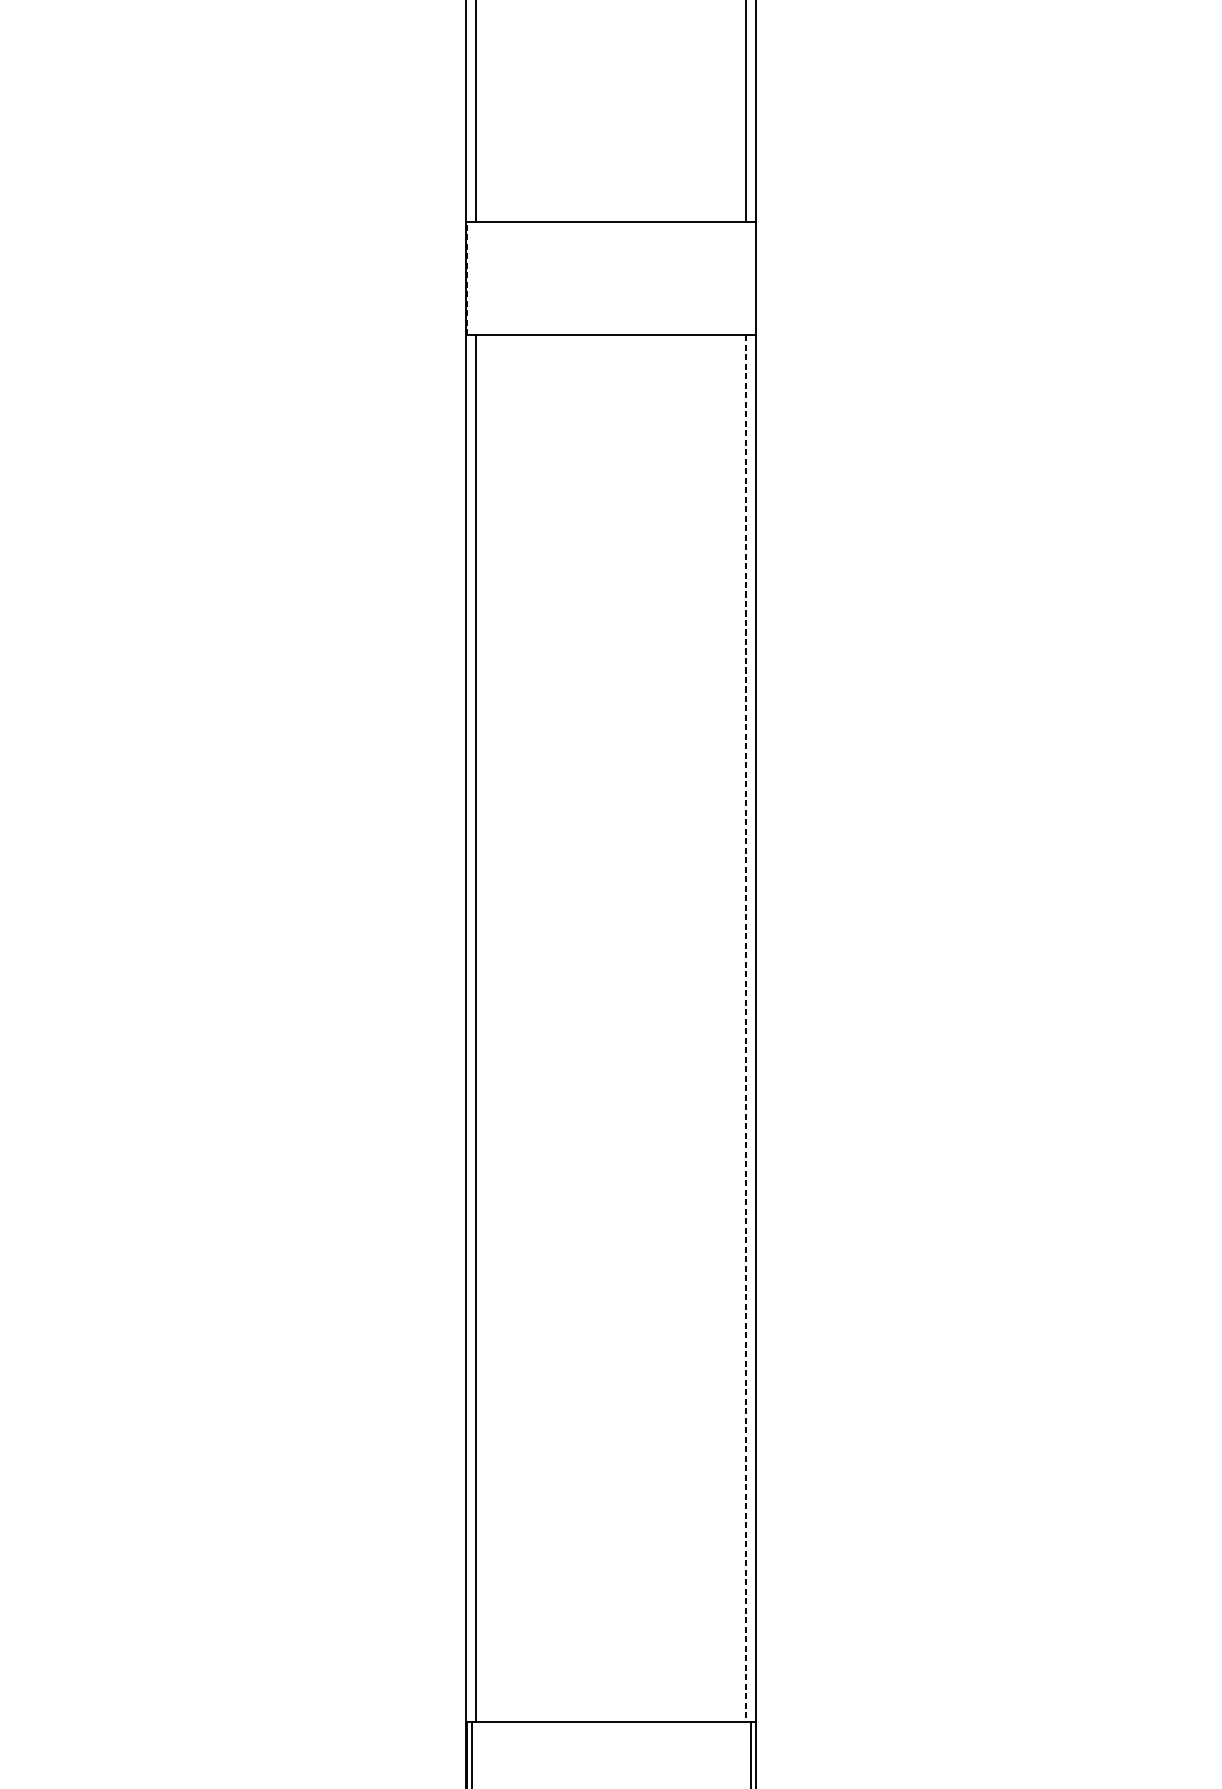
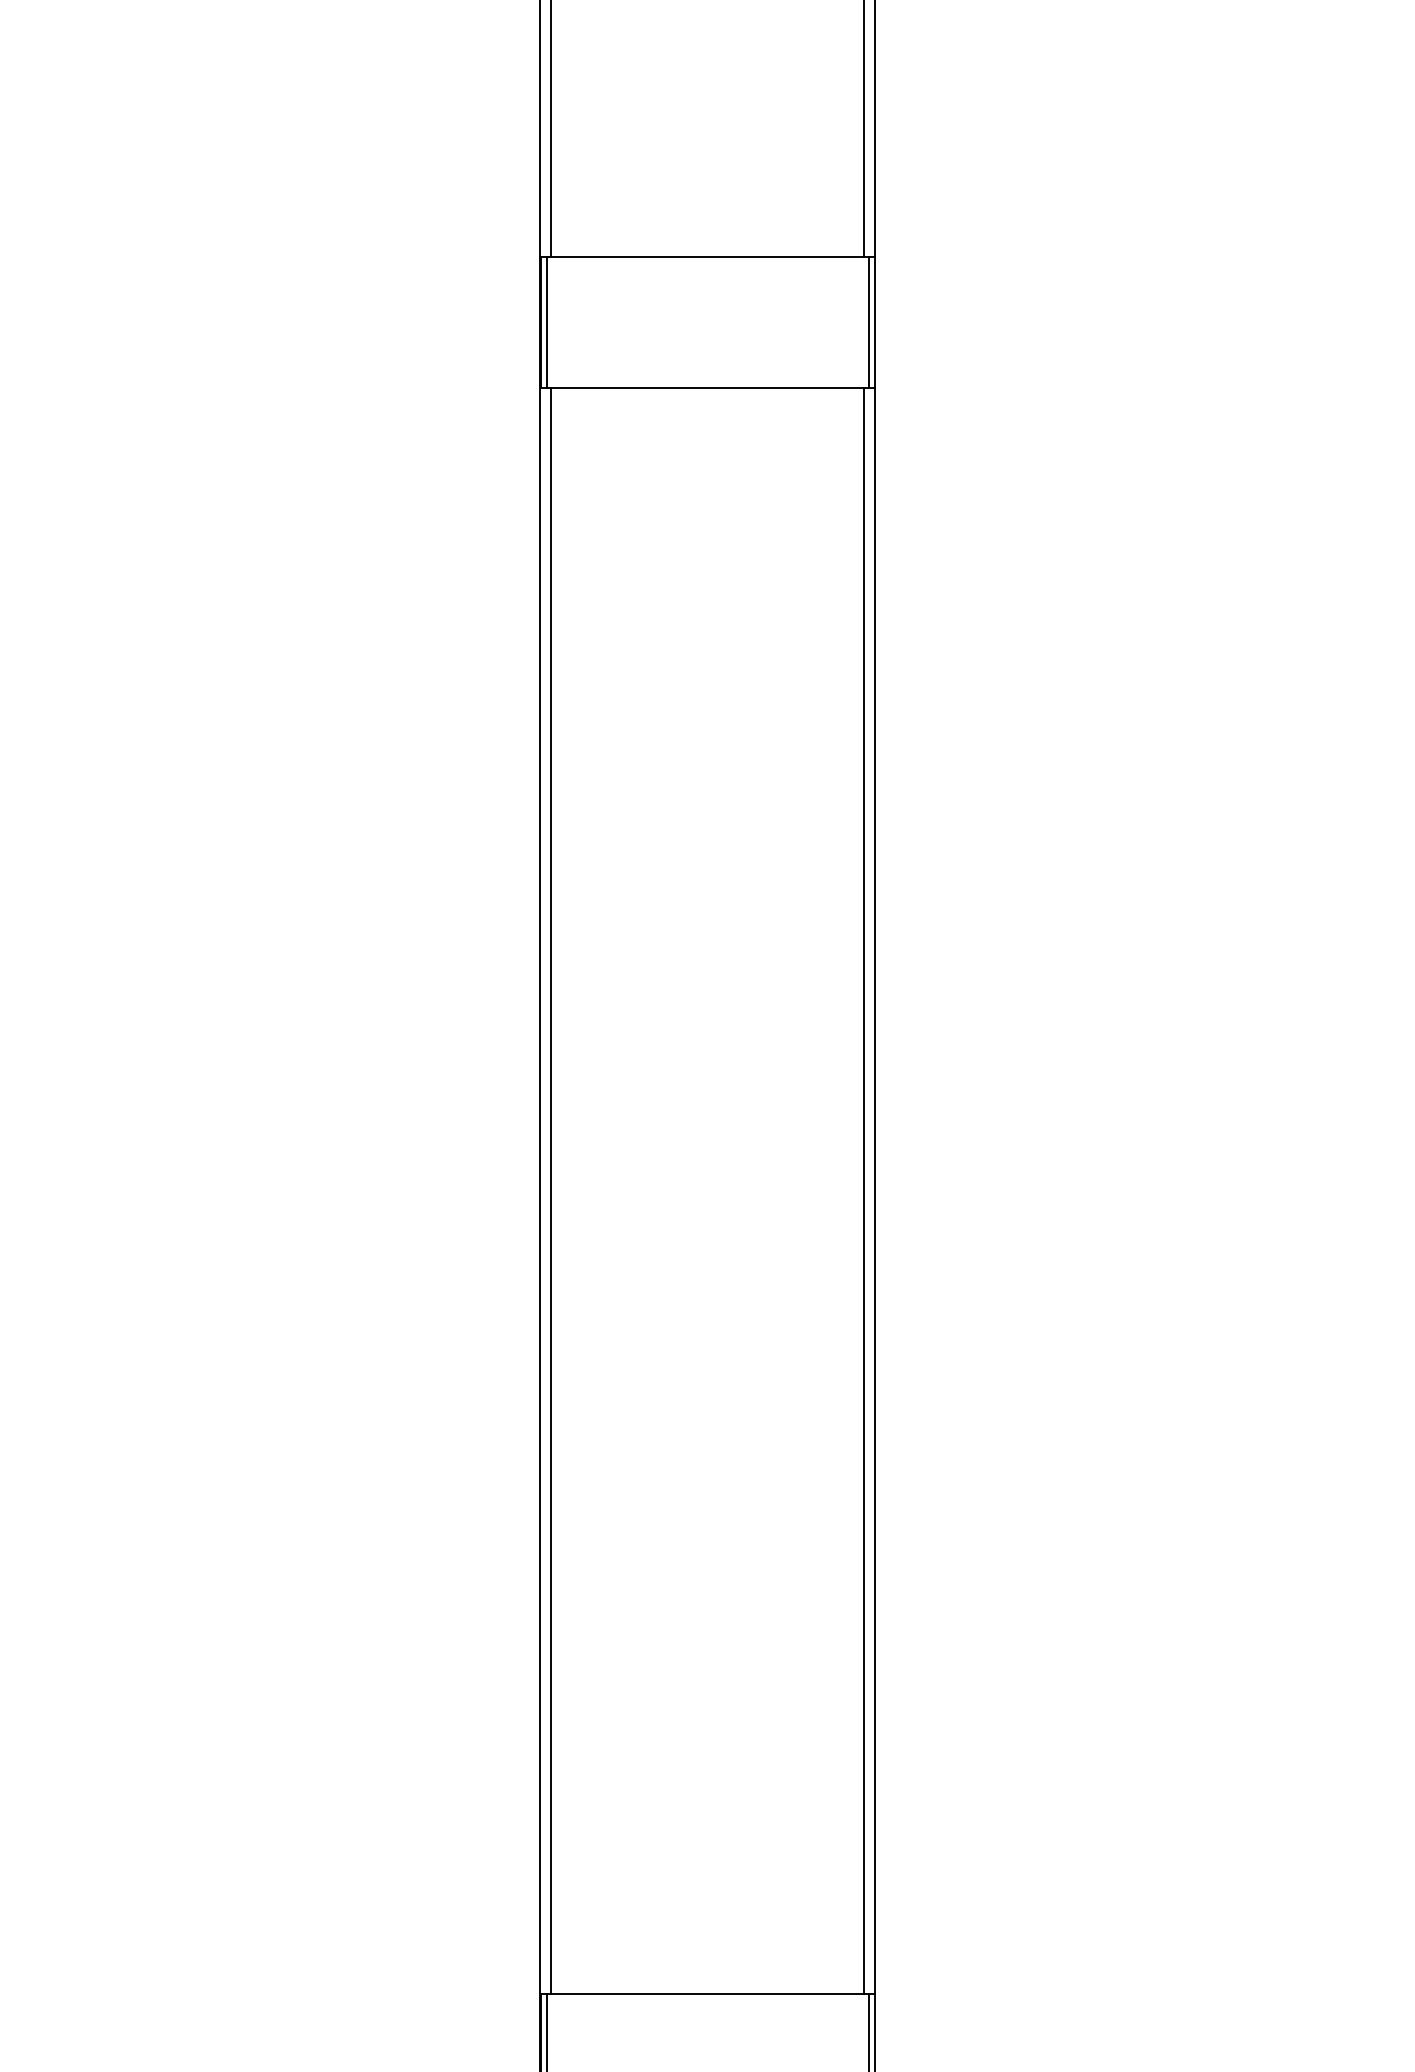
line: (467, 278) -> (541, 322), dashed -> solid
line: (472, 278) -> (546, 322), added
line: (750, 278) -> (869, 322), added
line: (745, 1028) -> (863, 1191), dashed -> solid

